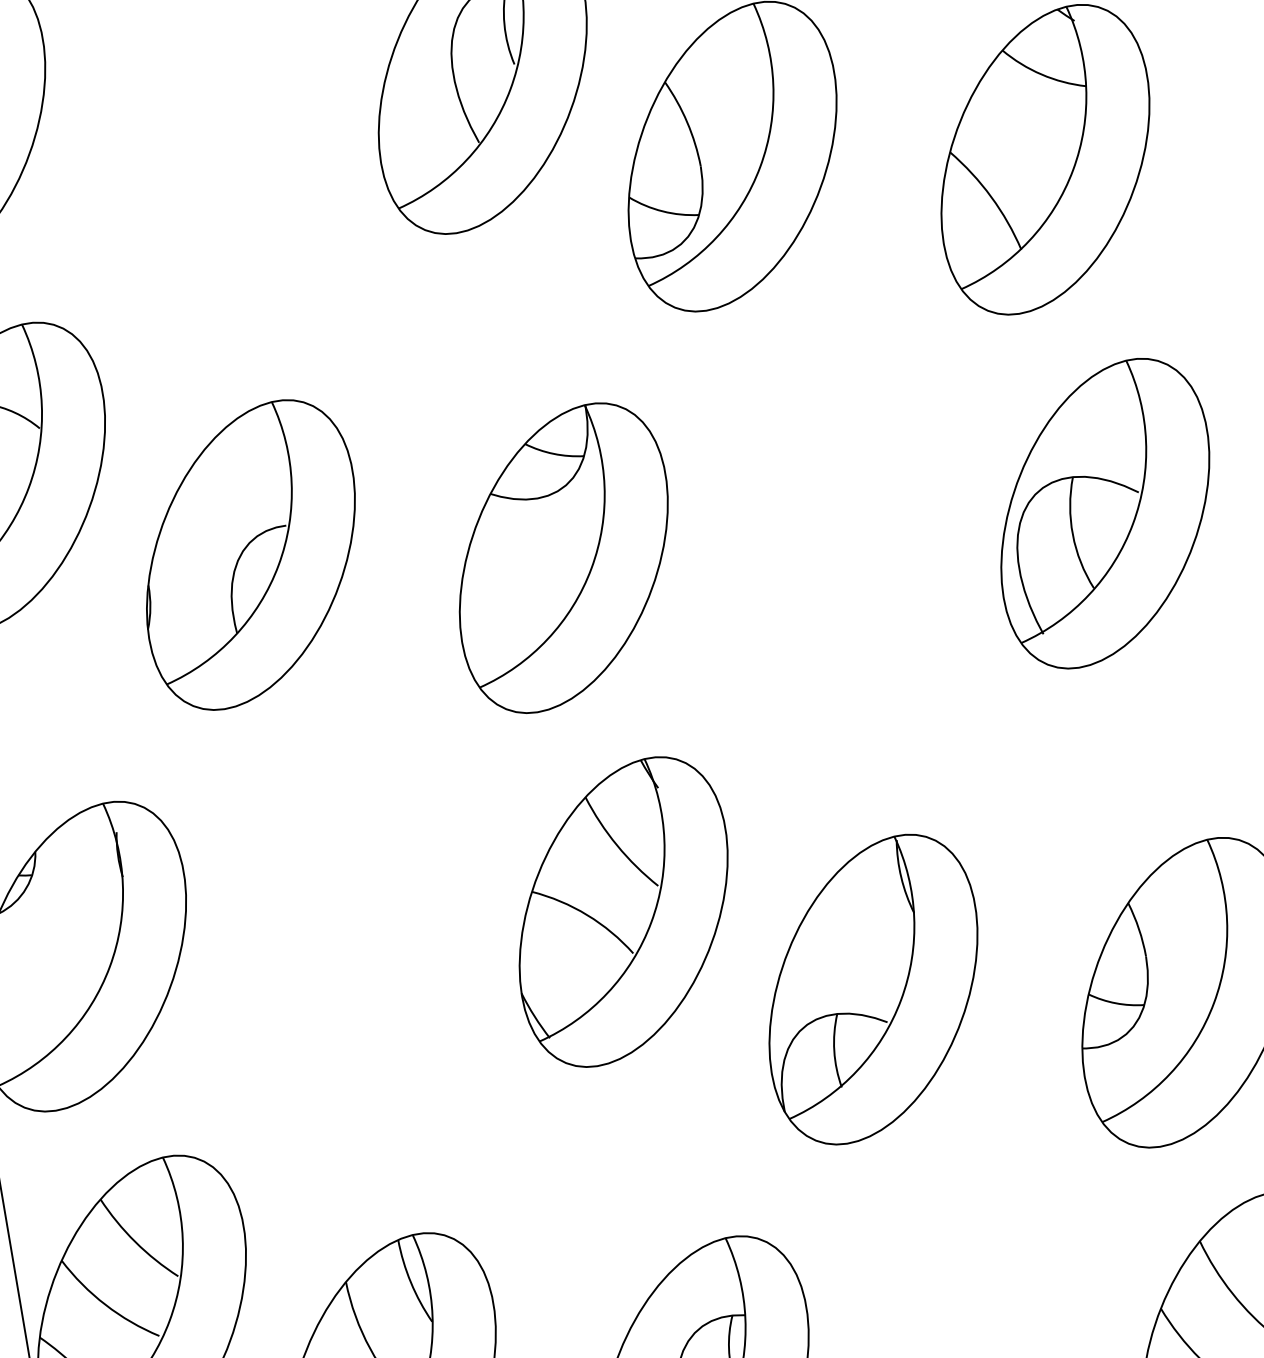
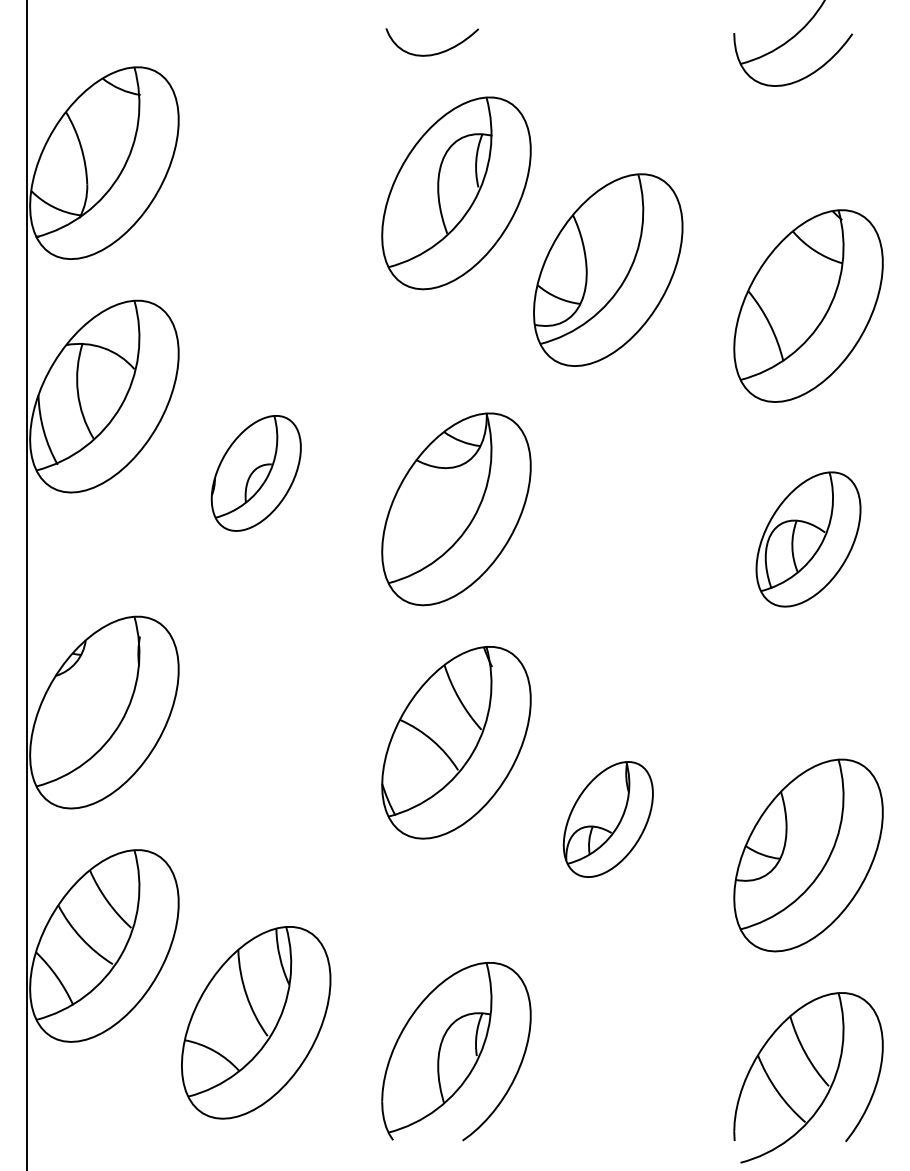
part: (1105, 513) -> (808, 539), size x0.7
part: (251, 555) -> (256, 473), size x0.6
part: (873, 989) -> (608, 819), size x0.6

